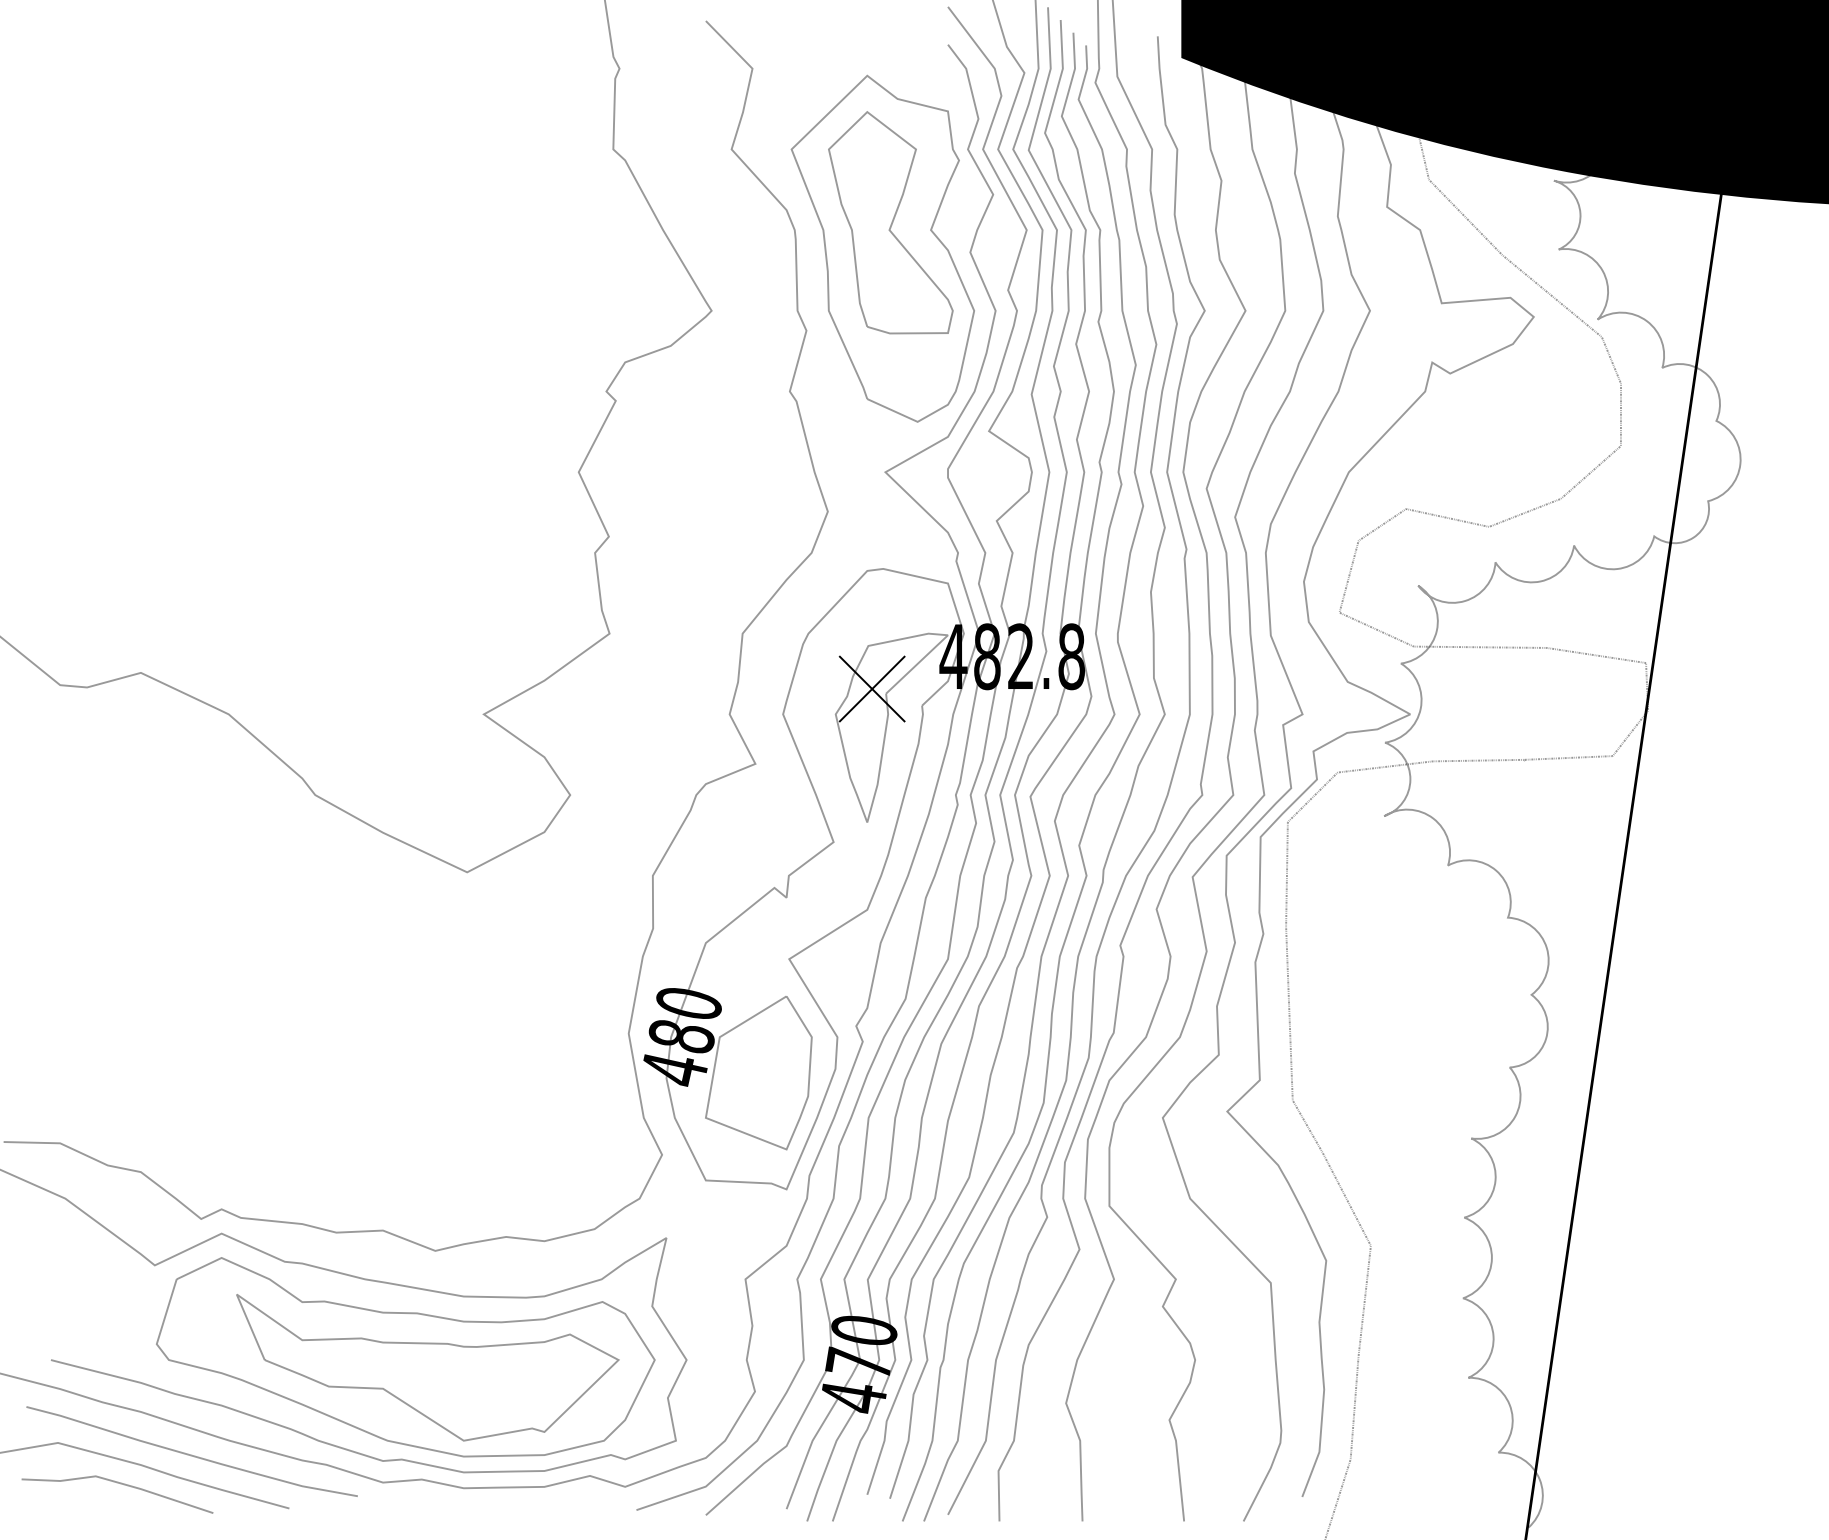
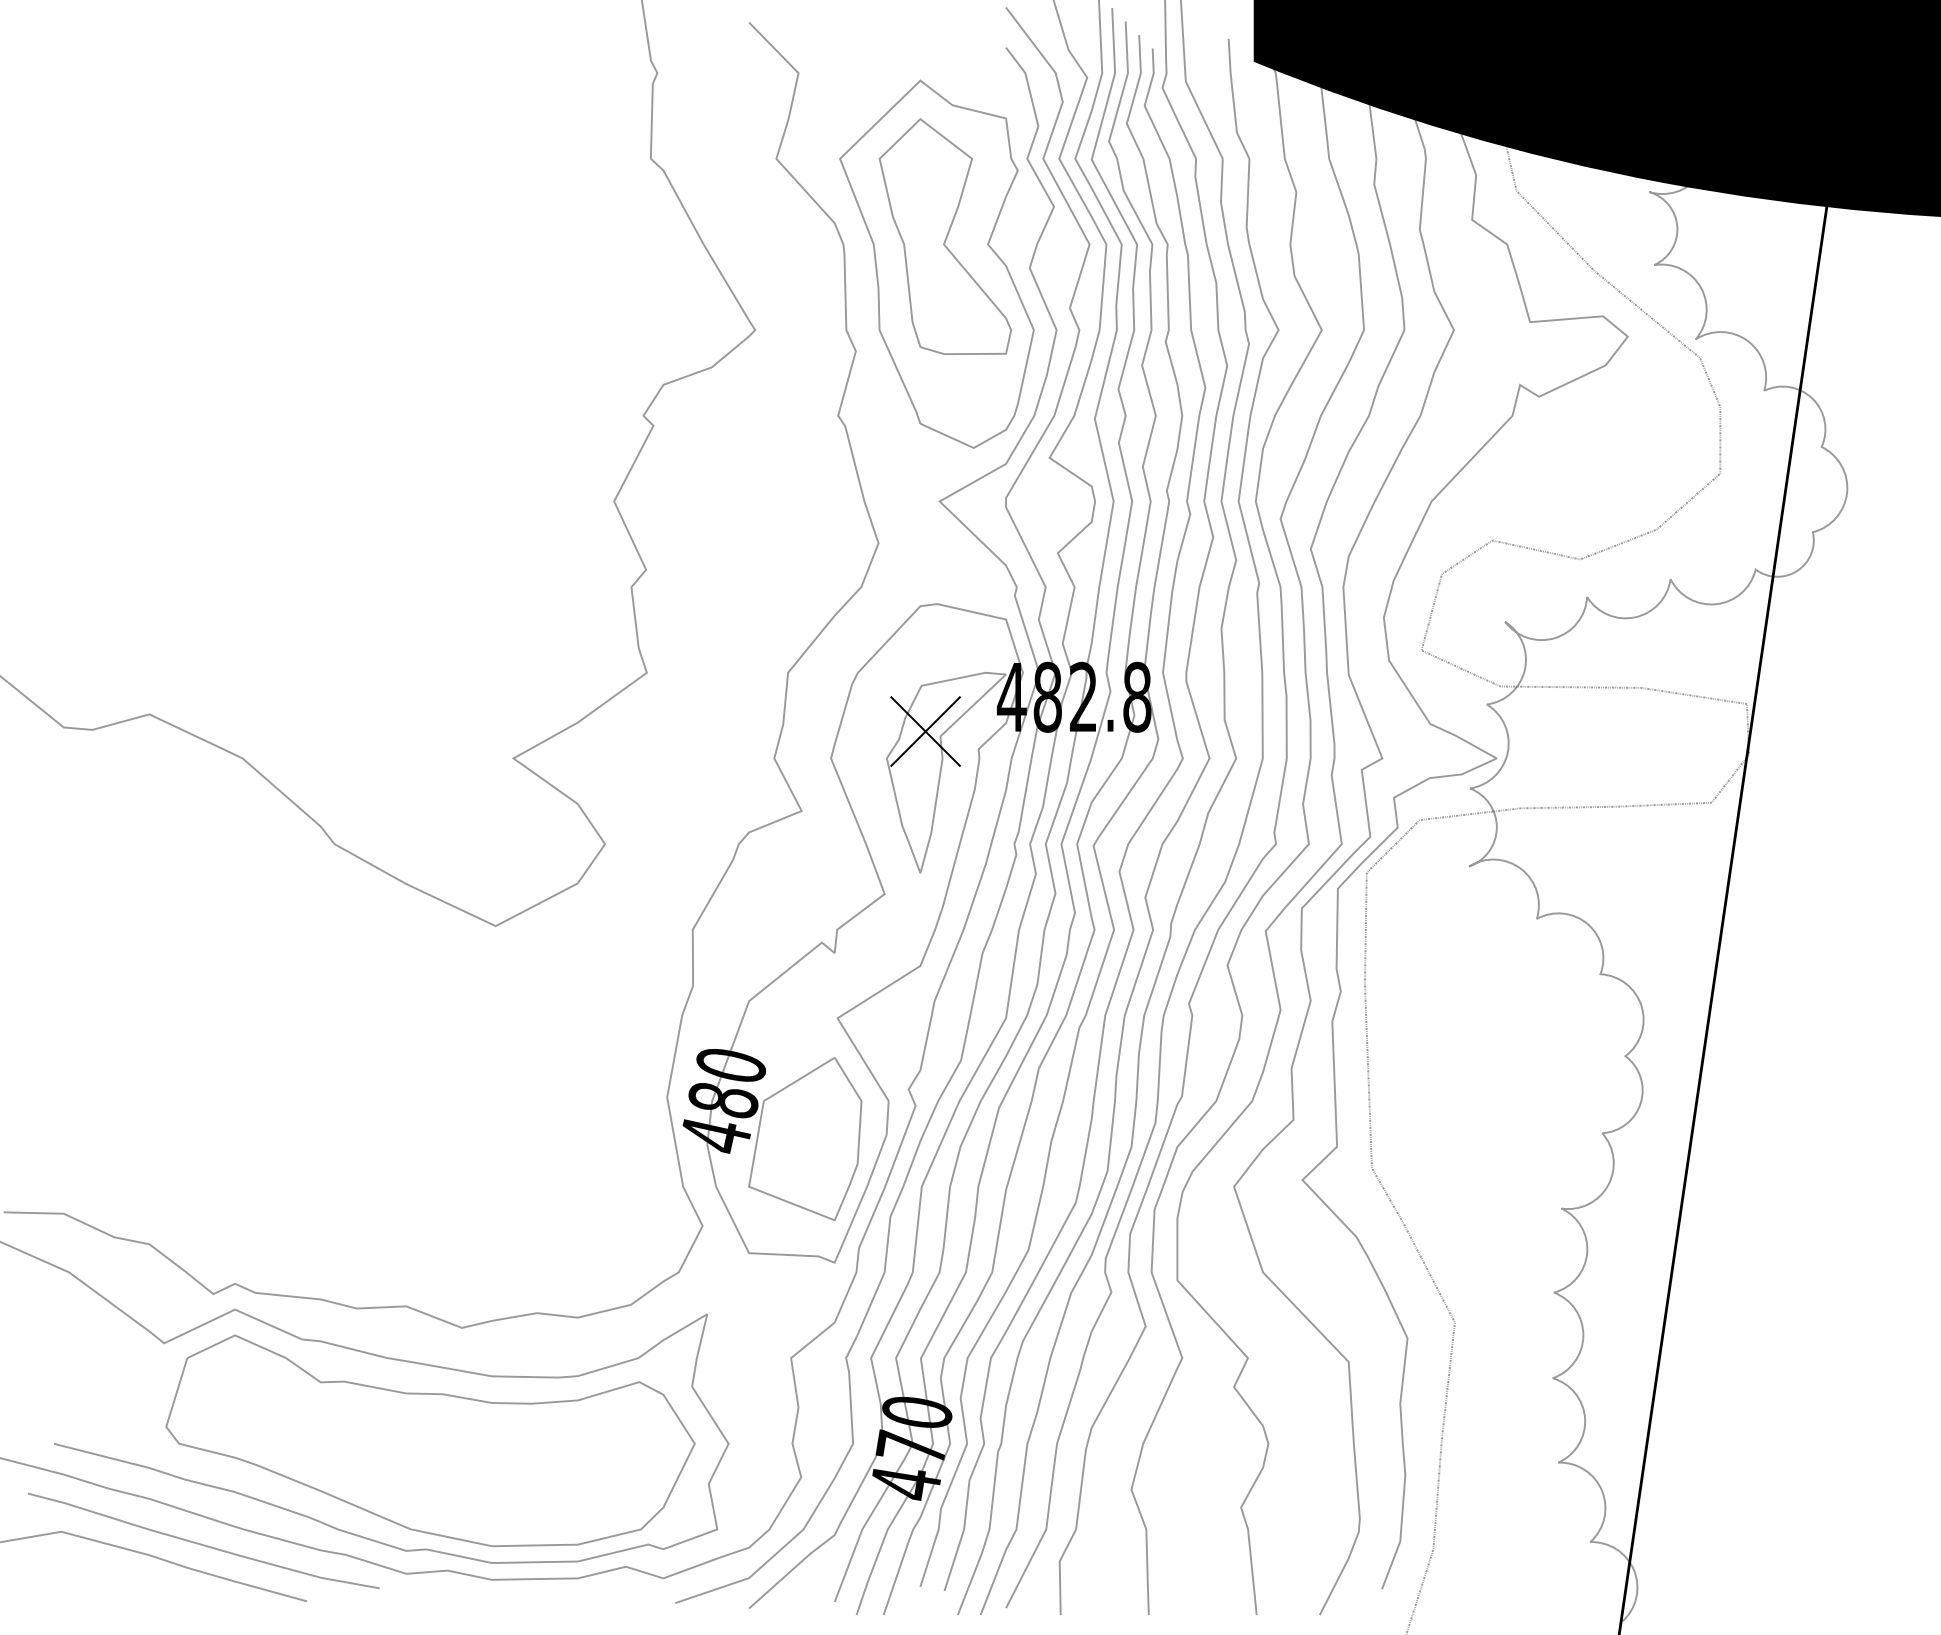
part: (427, 1367) -> (453, 1451), removed
line: (120, 1484) -> (127, 1575), removed

